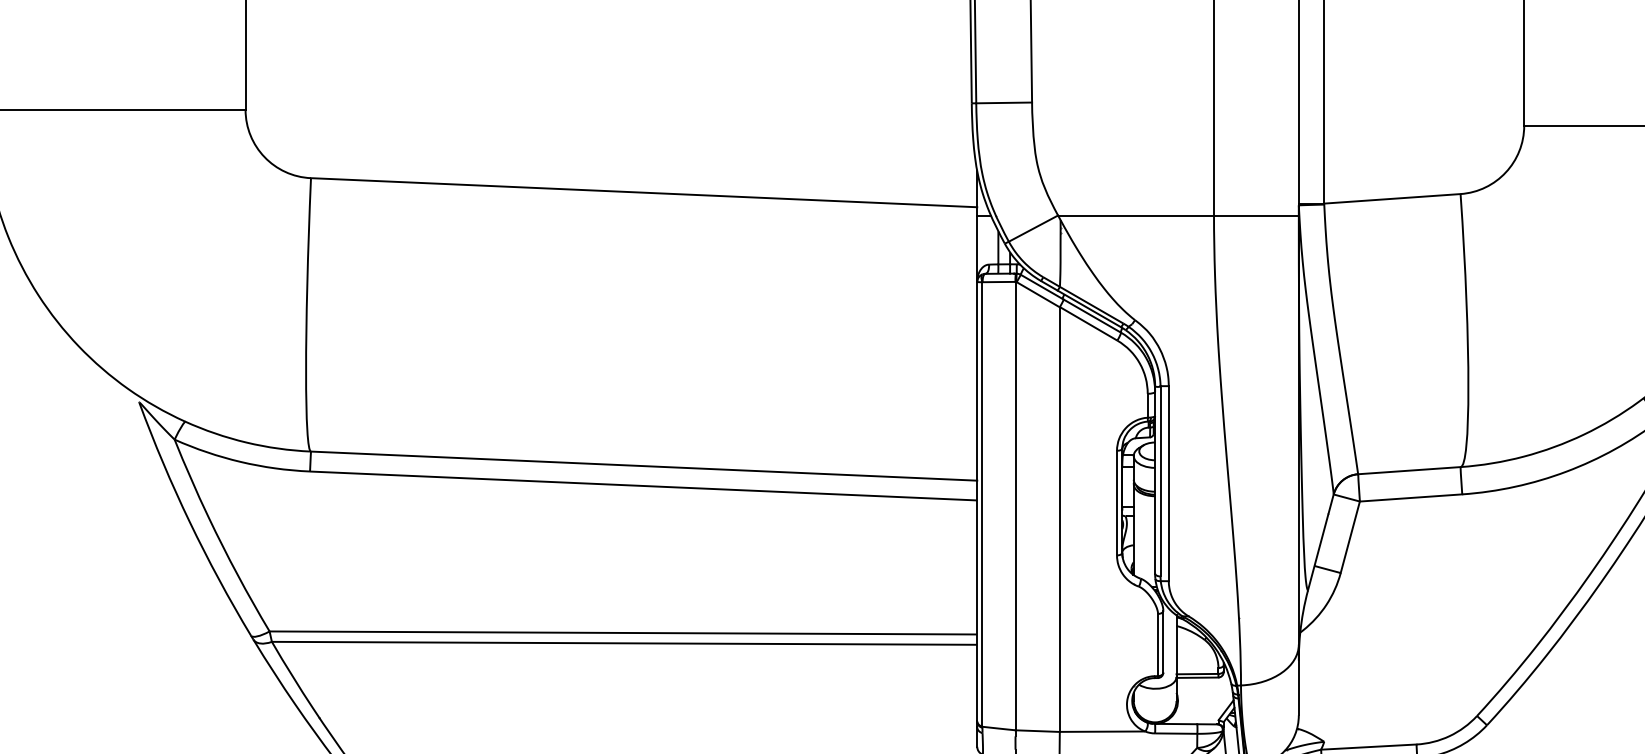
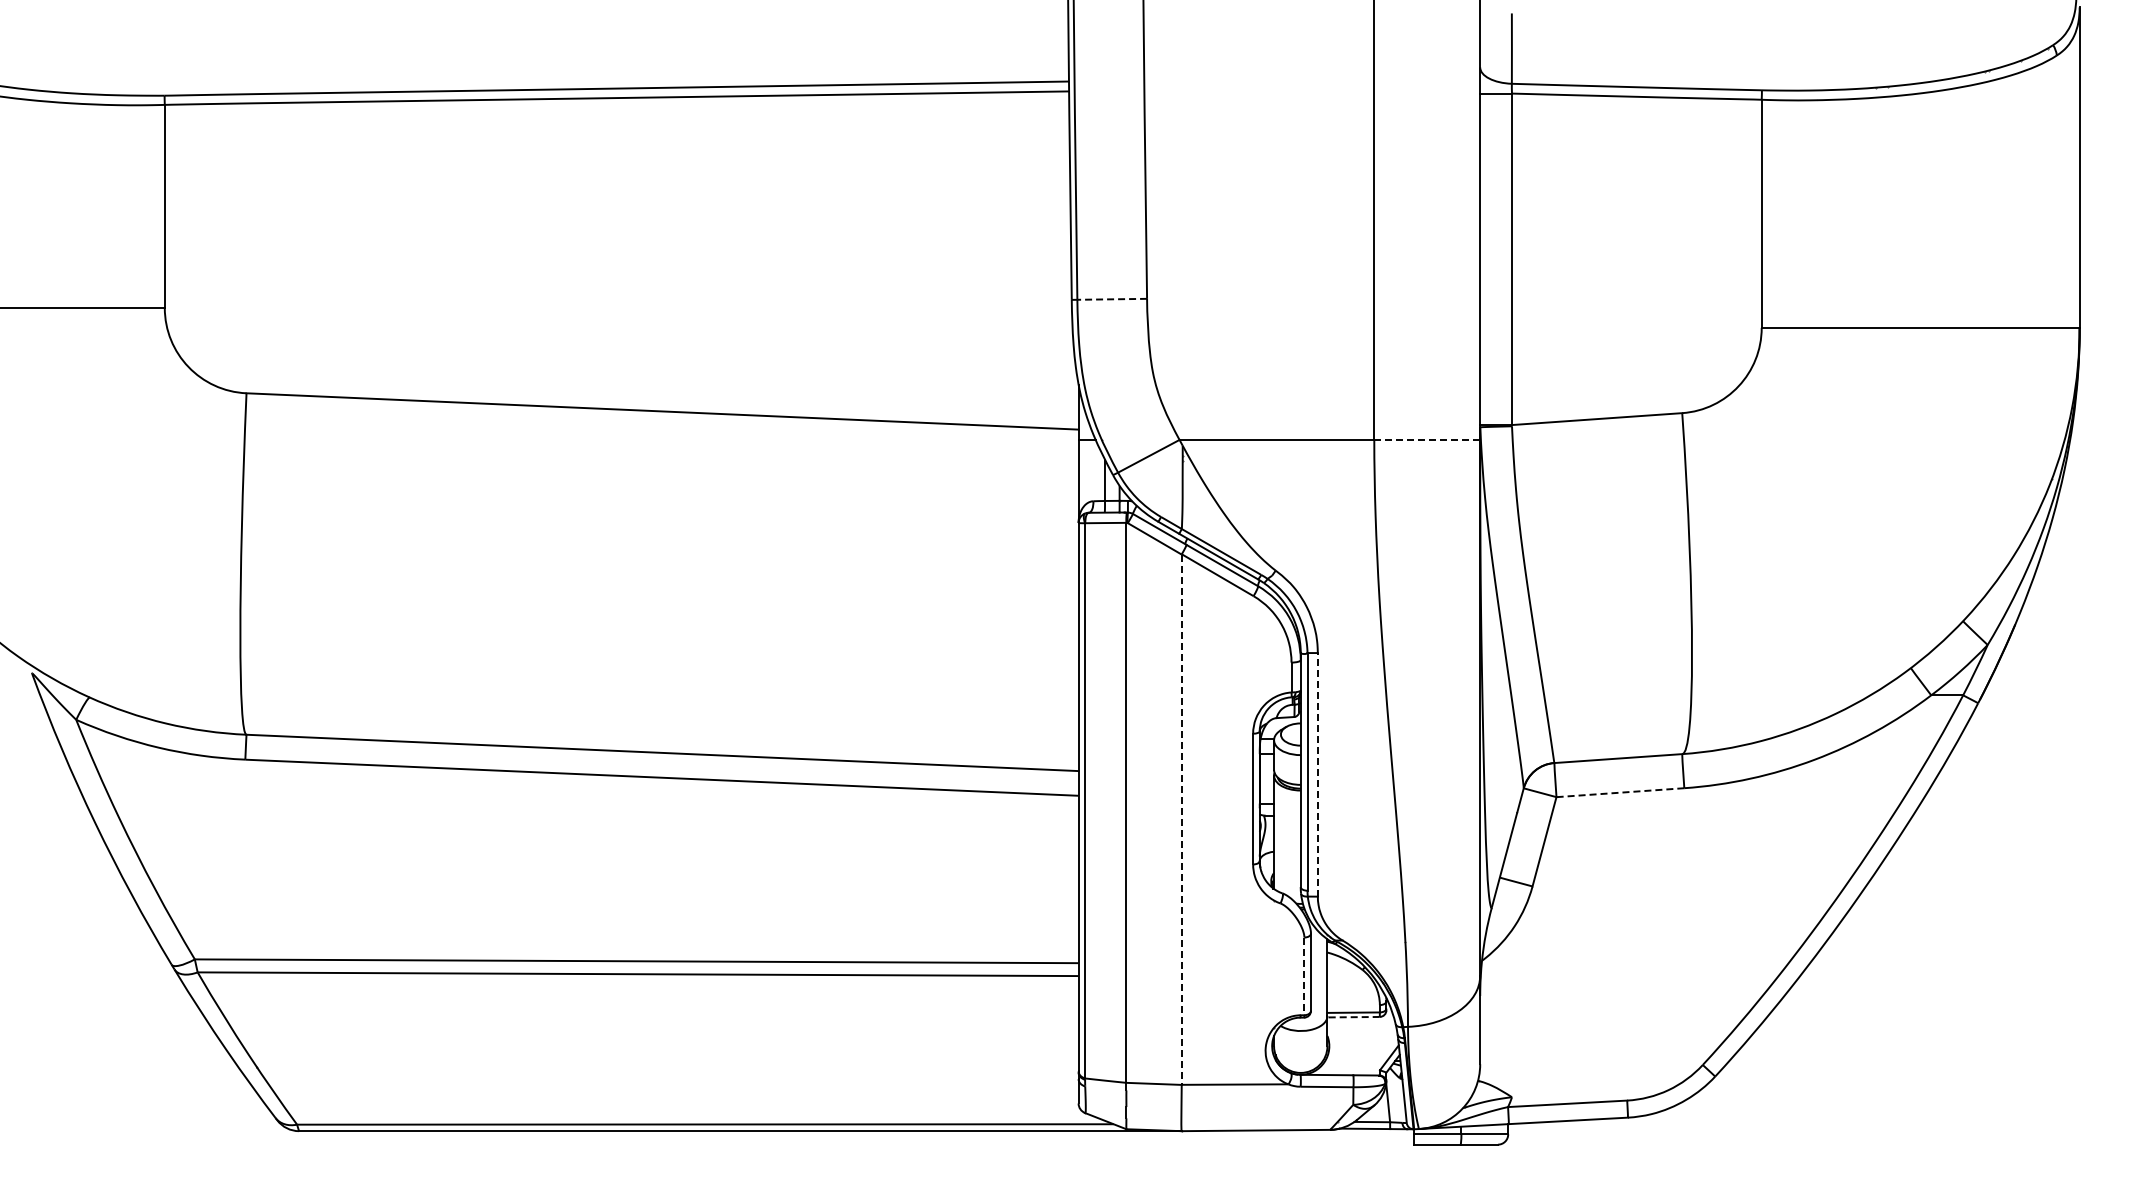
line: (1004, 103) -> (1112, 299), solid -> dashed
line: (1256, 215) -> (1427, 439), solid -> dashed
line: (1168, 483) -> (1317, 774), solid -> dashed
line: (1410, 497) -> (1619, 792), solid -> dashed
line: (1059, 520) -> (1181, 820), solid -> dashed
line: (1158, 645) -> (1304, 976), solid -> dashed
line: (1197, 677) -> (1353, 1017), solid -> dashed

